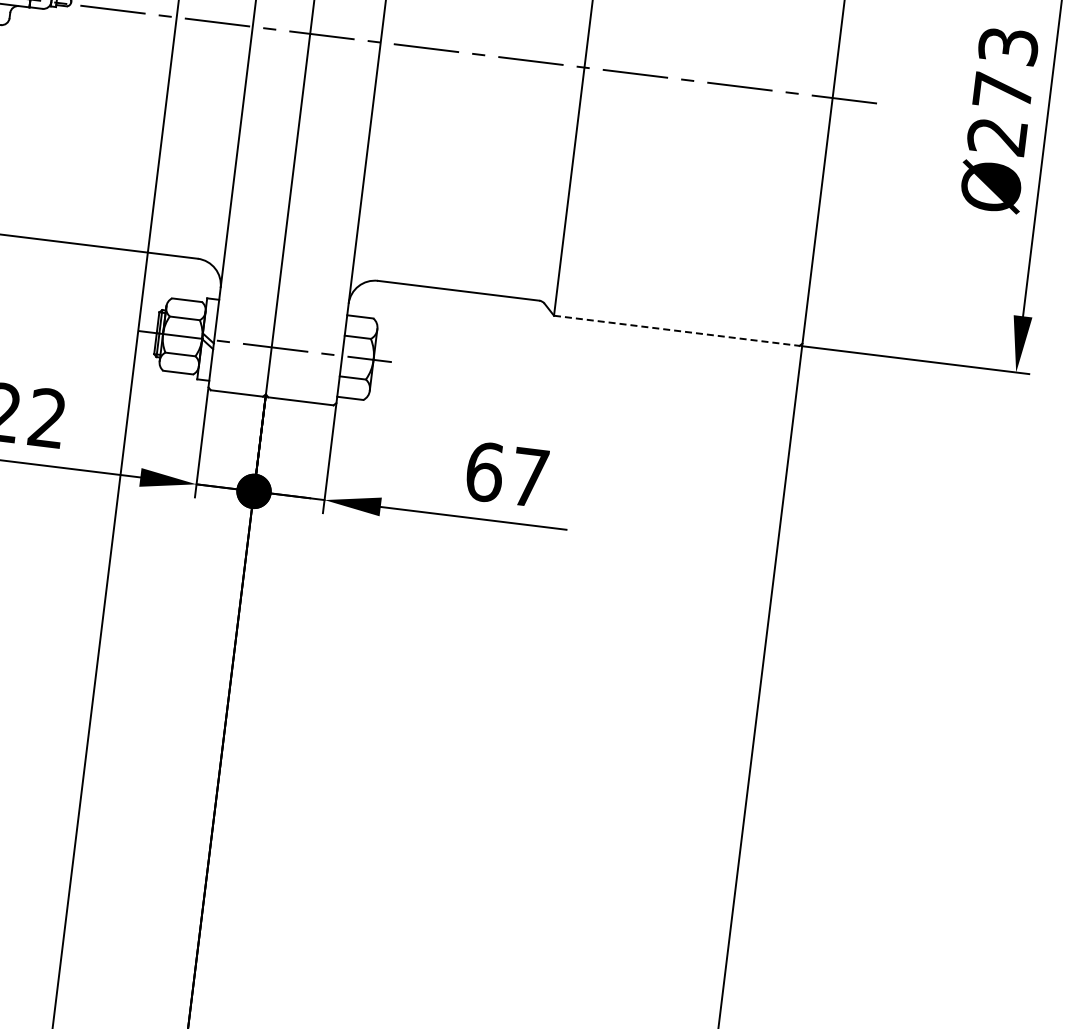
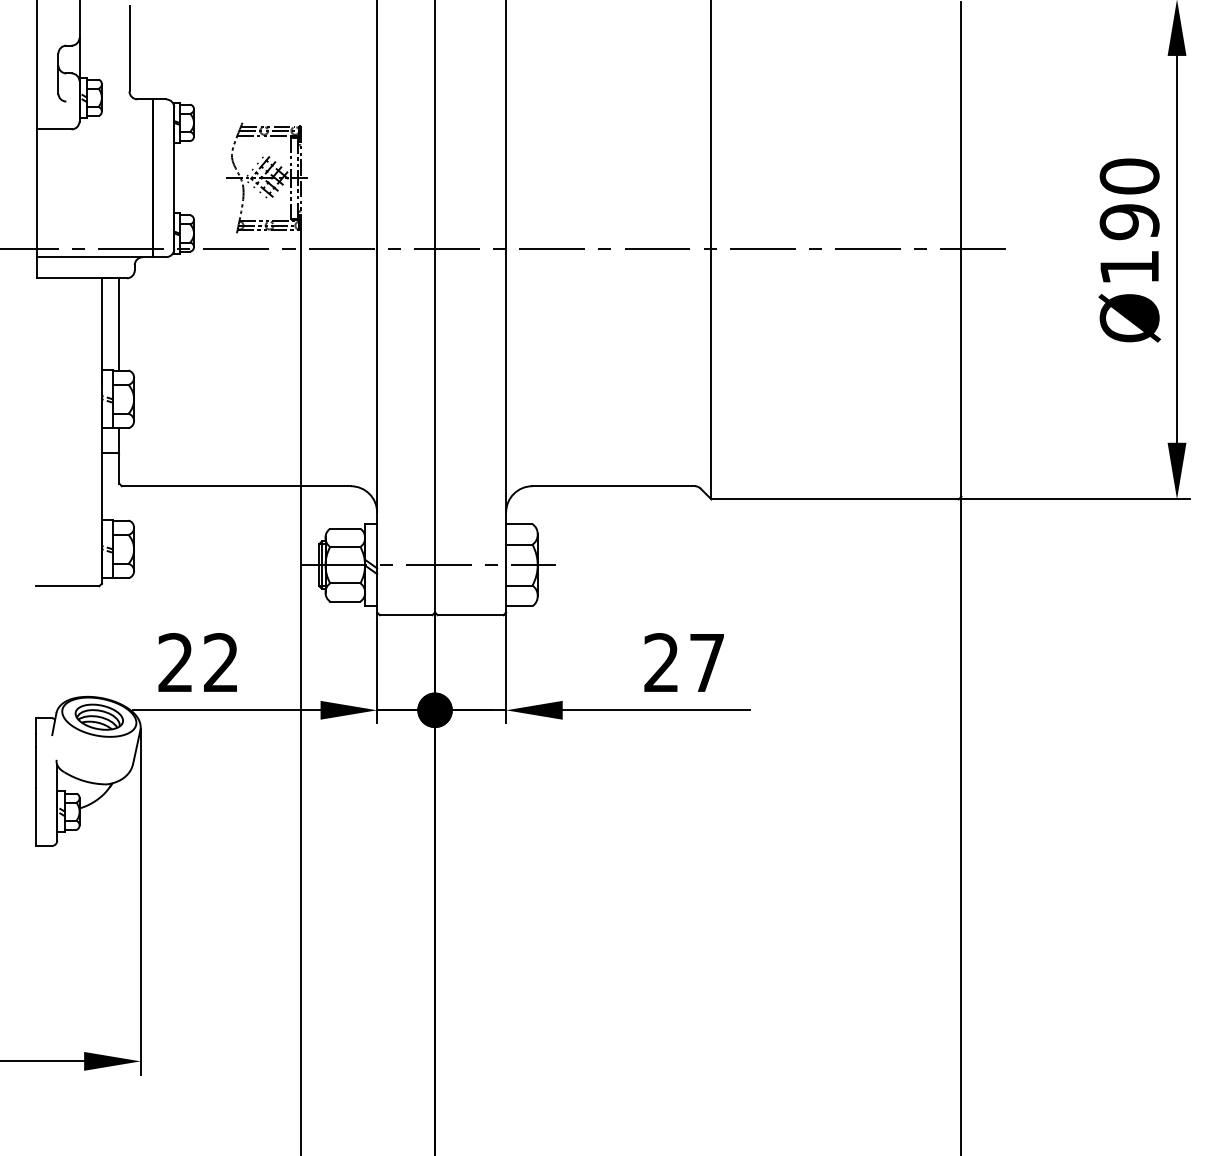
text: (1002, 90) -> (1129, 221), Ø273 -> Ø190
line: (677, 330) -> (835, 499), dashed -> solid
text: (485, 471) -> (662, 662), 67 -> 27

